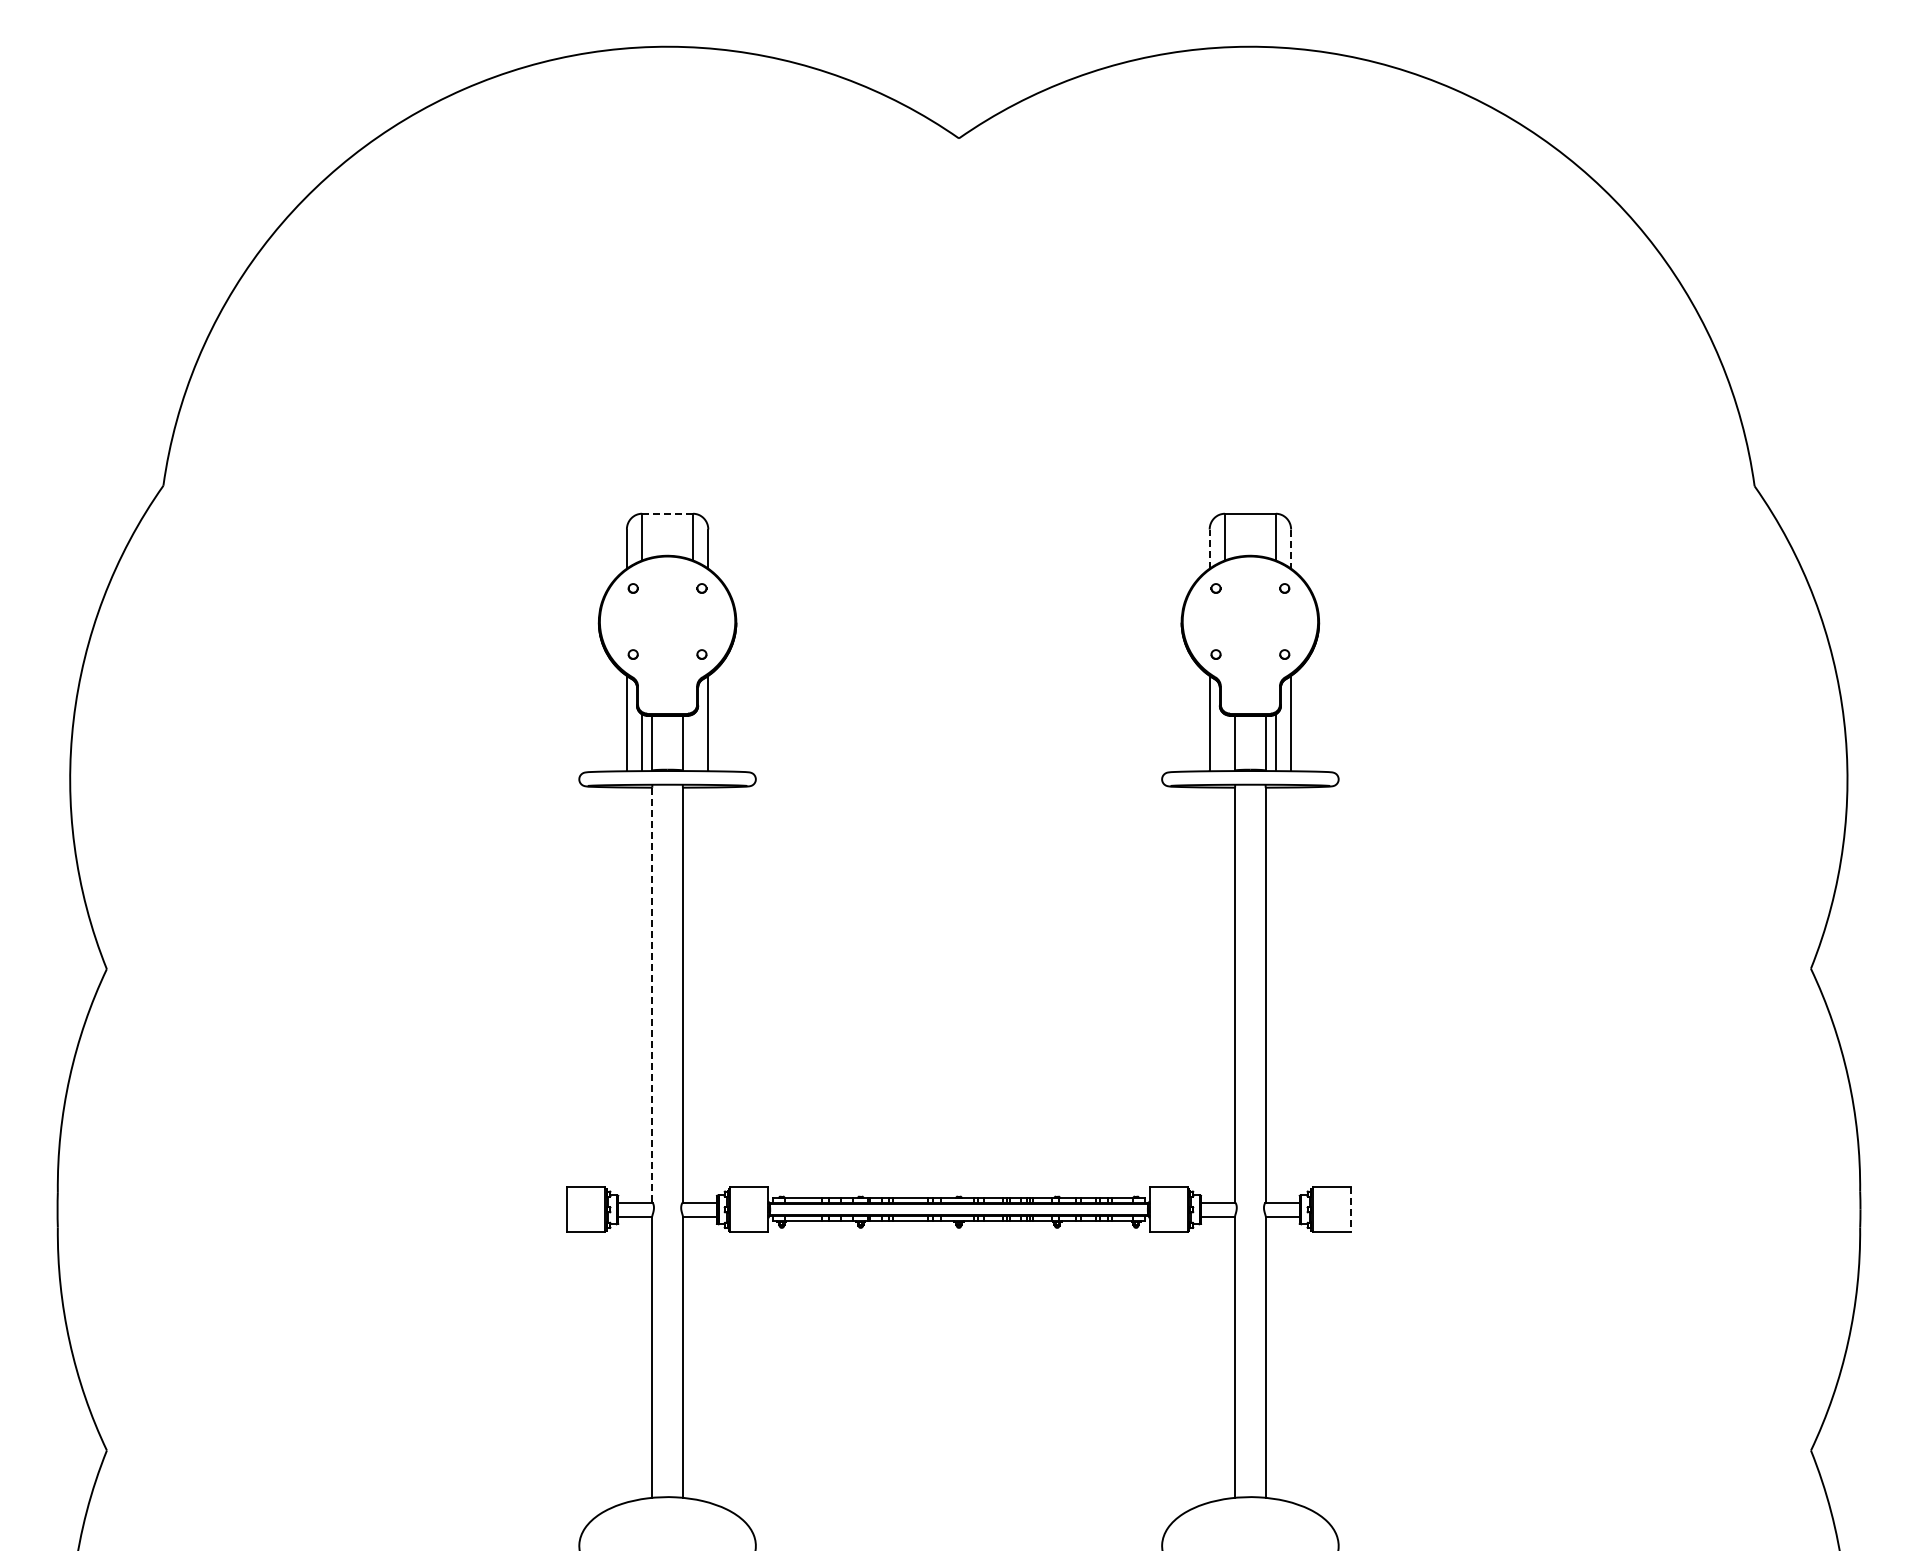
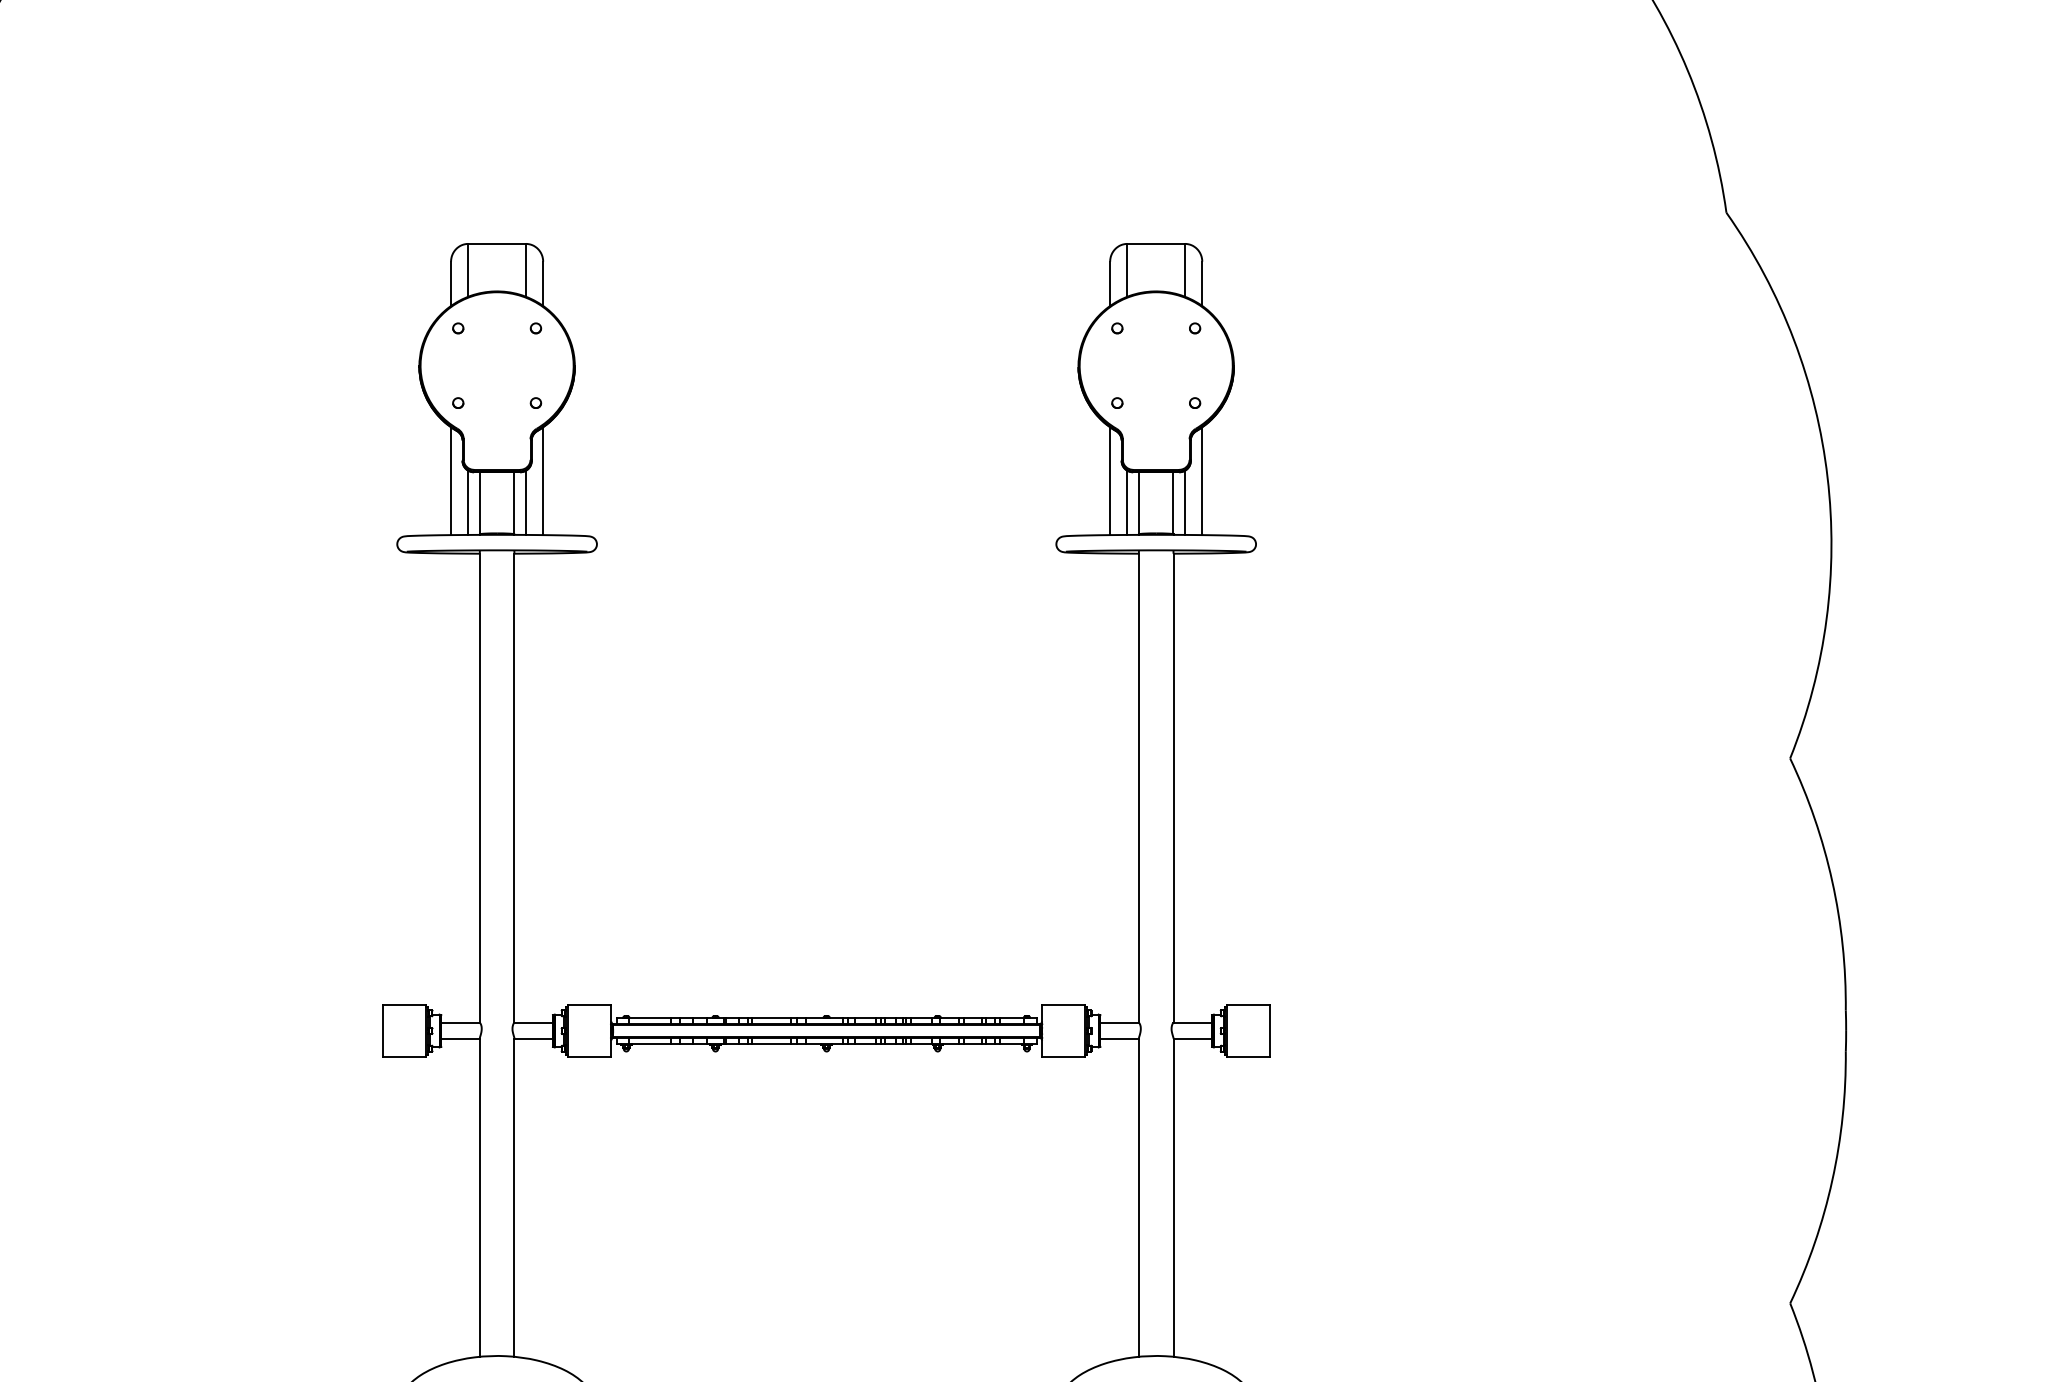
line: (667, 513) -> (497, 243), dashed -> solid
line: (1209, 549) -> (1109, 284), dashed -> solid
line: (1291, 549) -> (1202, 284), dashed -> solid
line: (693, 742) -> (526, 502), added
line: (1224, 742) -> (1126, 502), added
line: (652, 995) -> (480, 788), dashed -> solid
line: (1351, 1209) -> (1270, 1030), dashed -> solid

